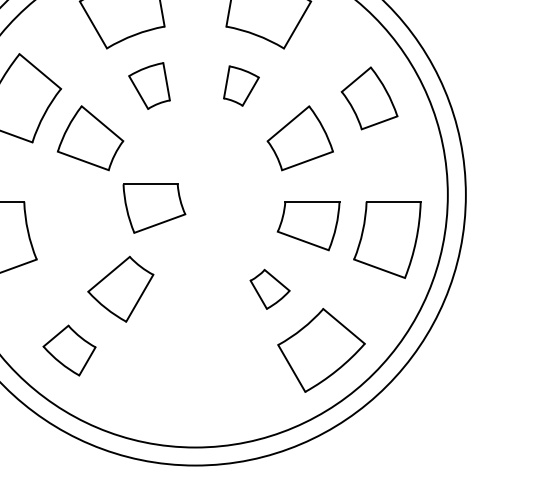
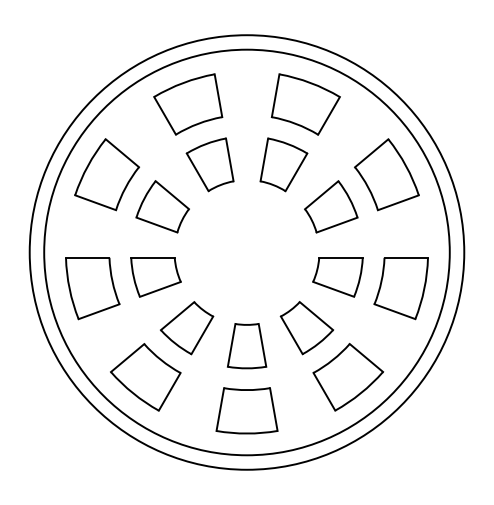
part: (148, 85) -> (209, 164), size x1.43
part: (240, 85) -> (283, 164), size x1.67
part: (369, 98) -> (386, 174), size x1.43
part: (153, 208) -> (155, 277), moved
part: (269, 289) -> (306, 328), size x1.67
part: (196, 312) -> (247, 346), added
part: (69, 350) -> (145, 377), size x1.67
part: (194, 391) -> (246, 410), added

